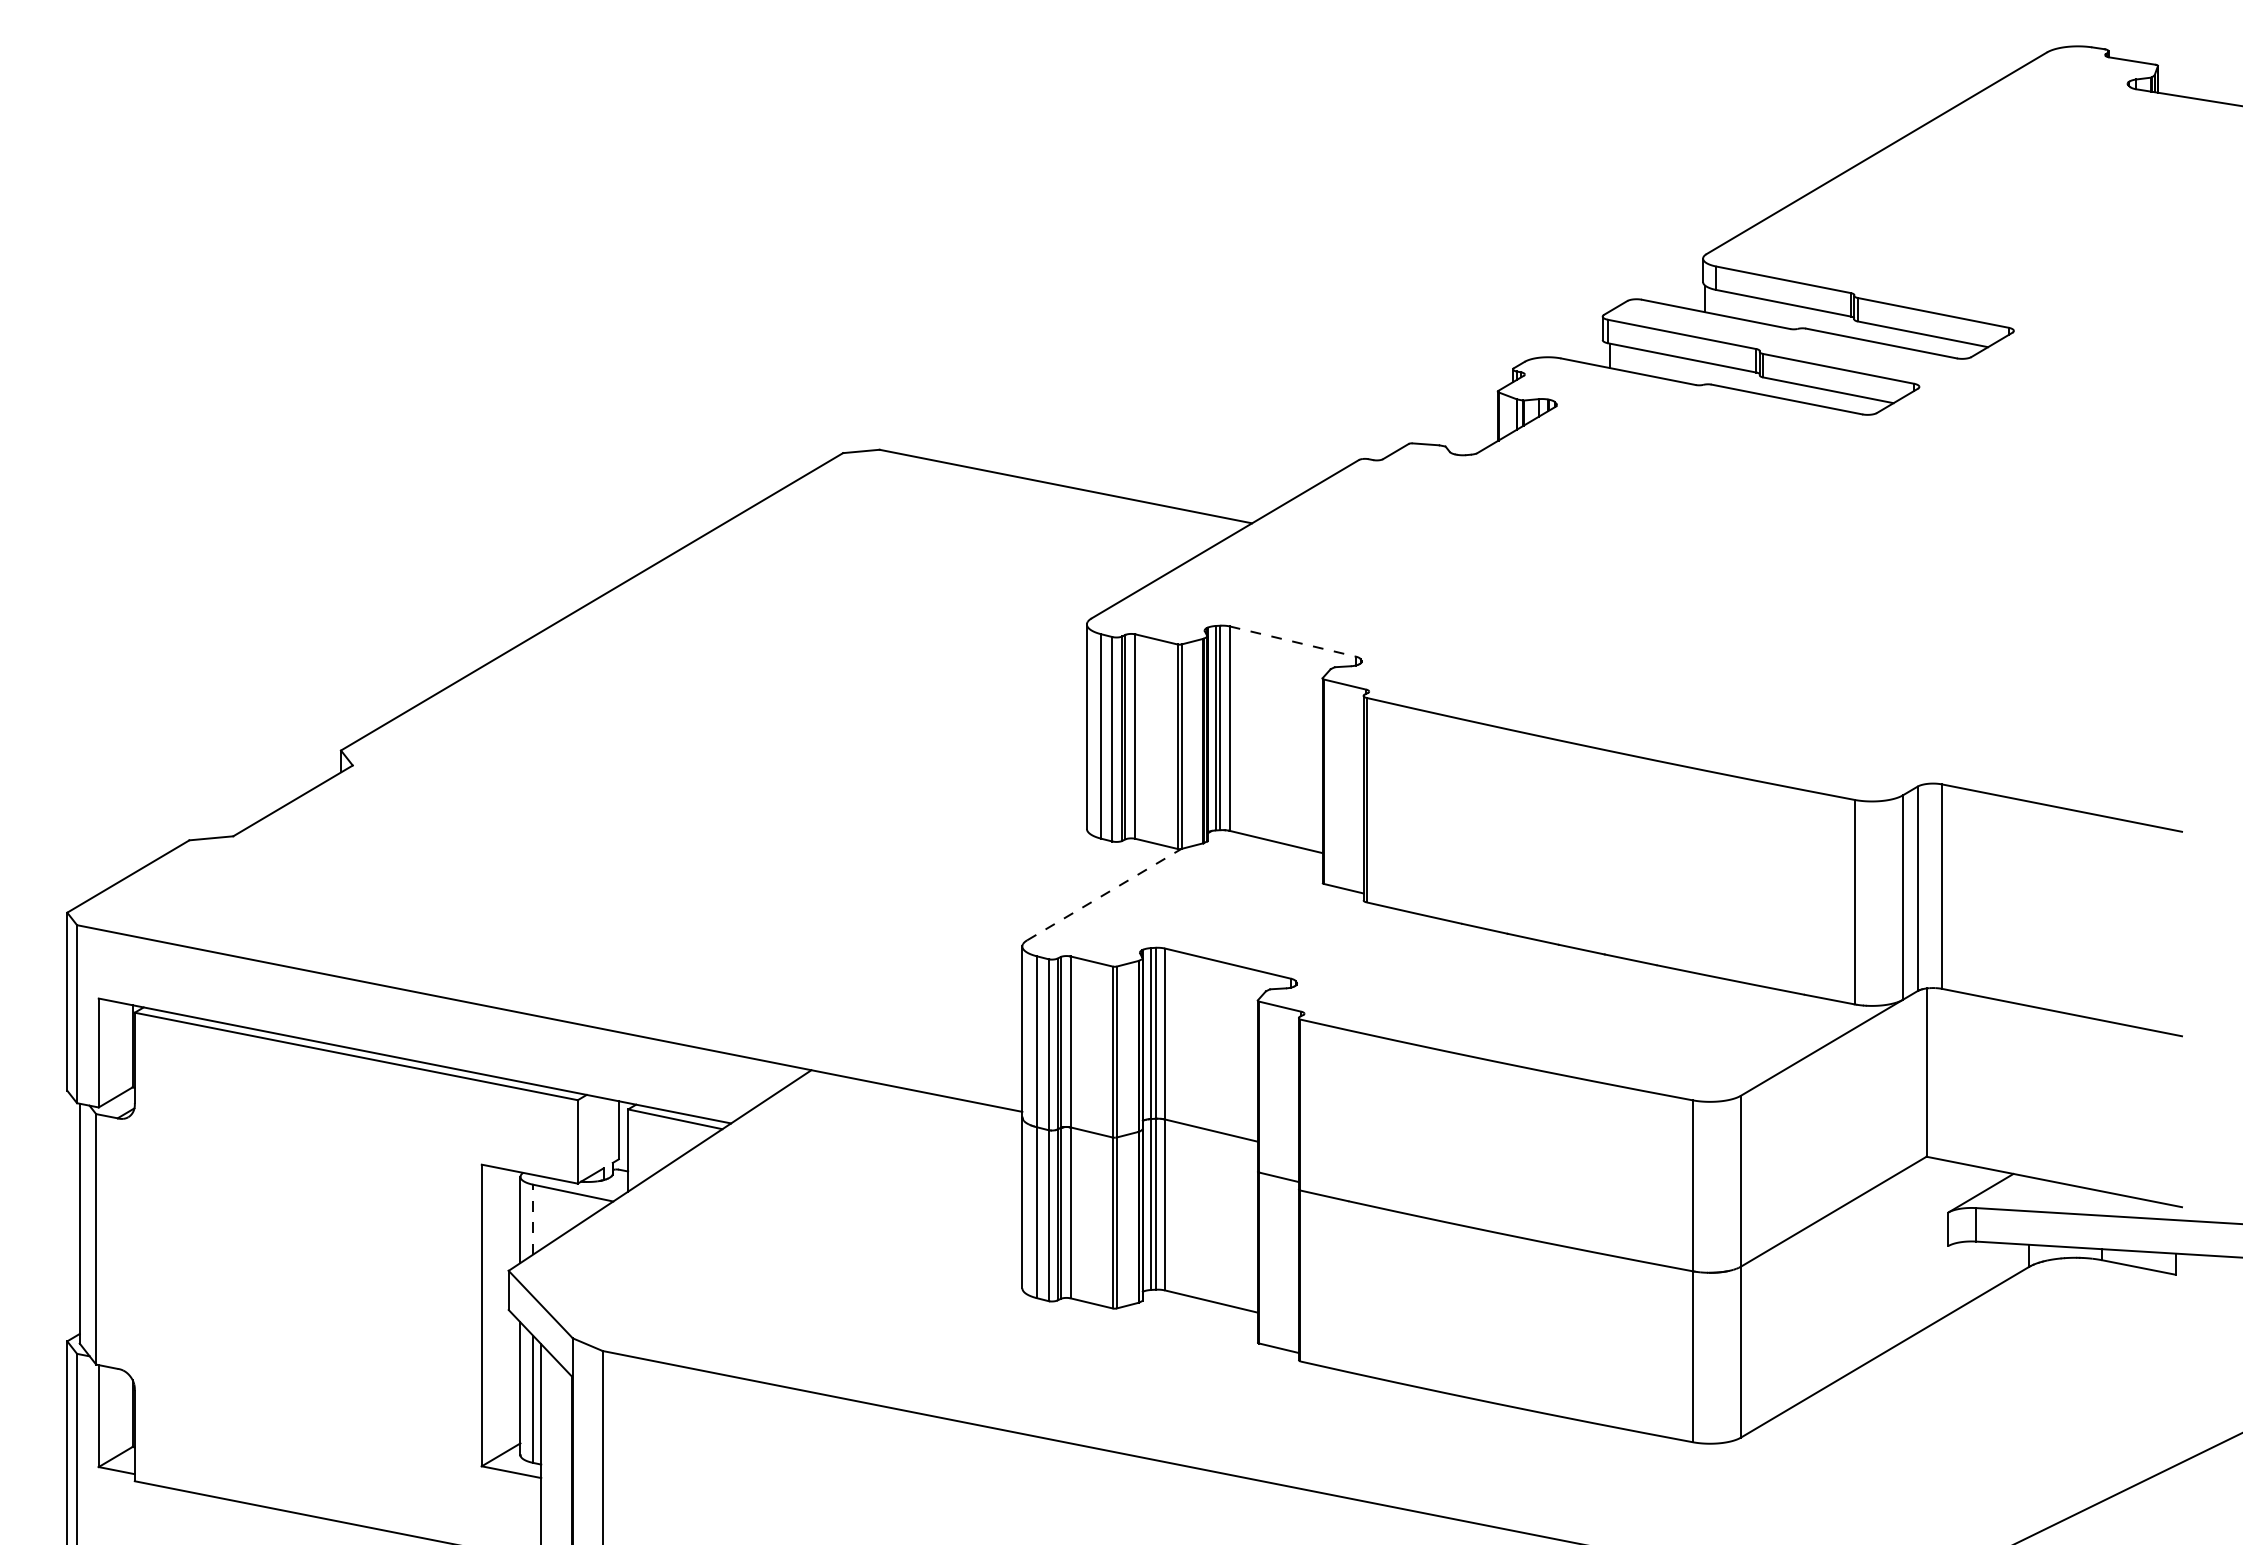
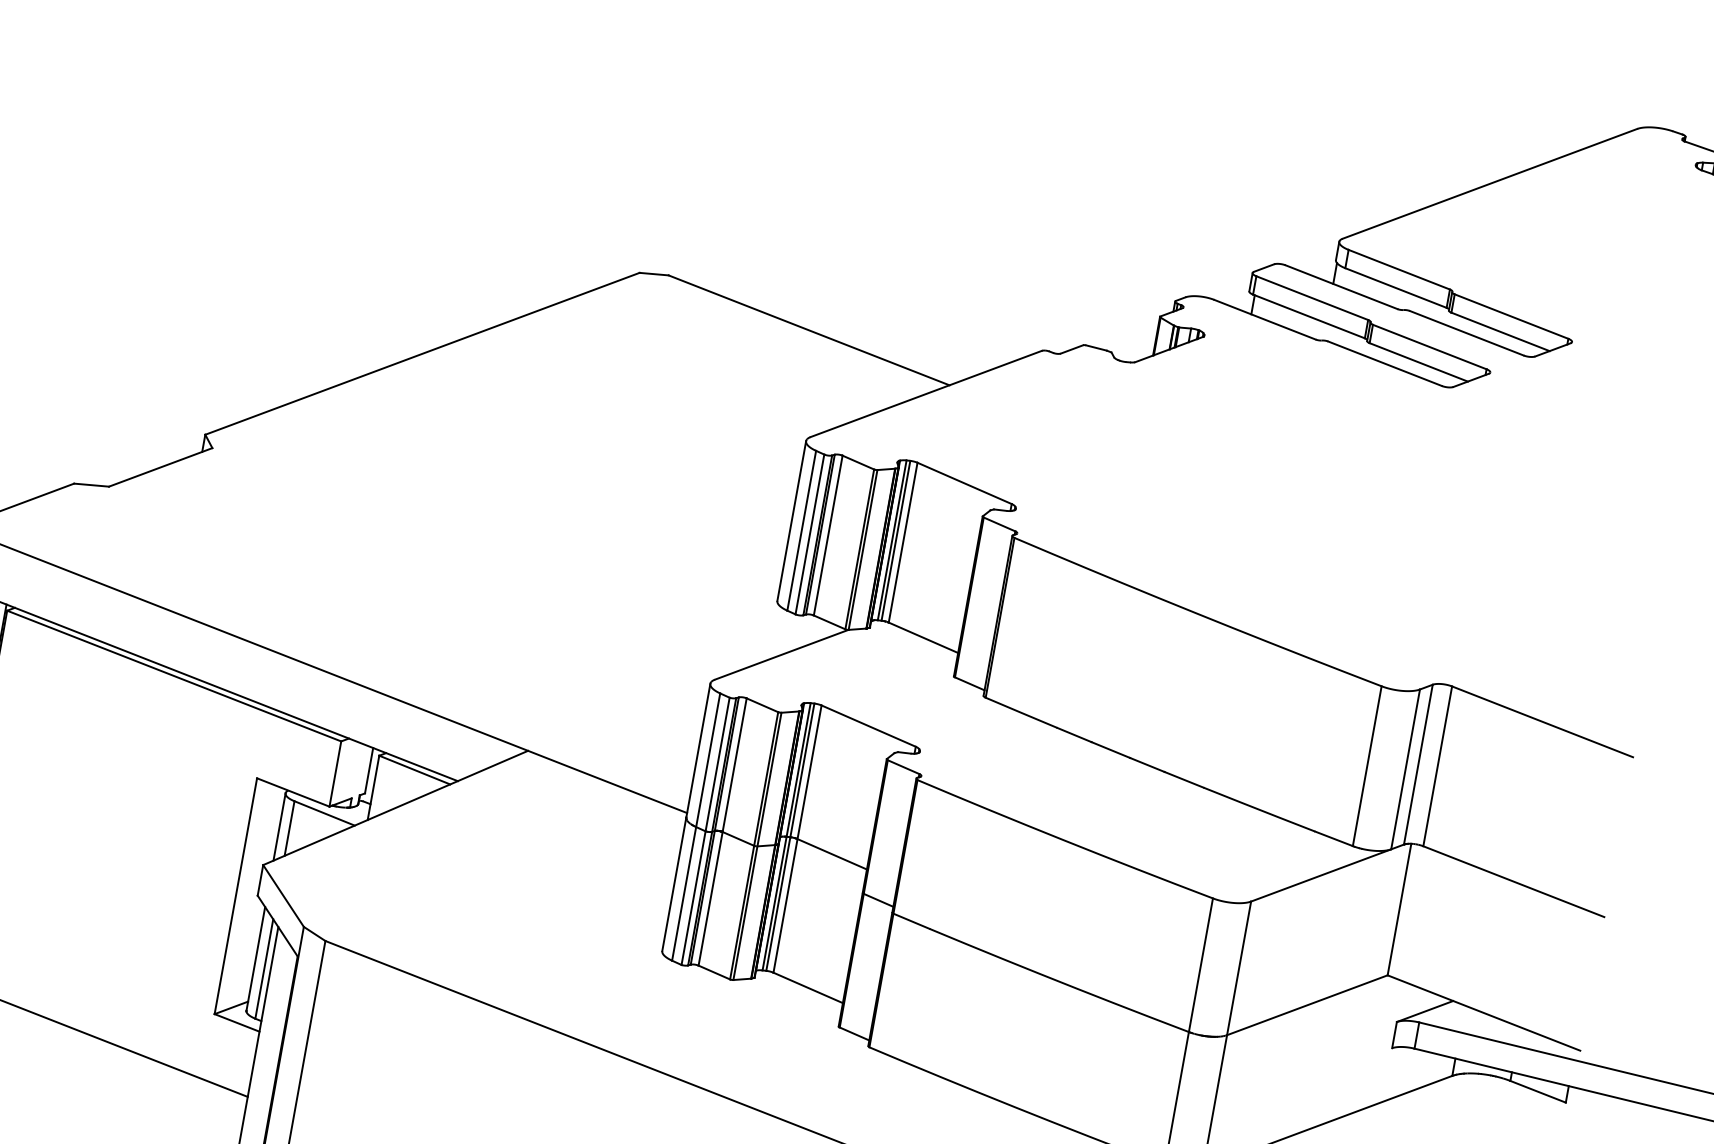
line: (1292, 641) -> (964, 483), dashed -> solid
line: (1104, 894) -> (781, 654), dashed -> solid
line: (533, 1219) -> (289, 828), dashed -> solid

